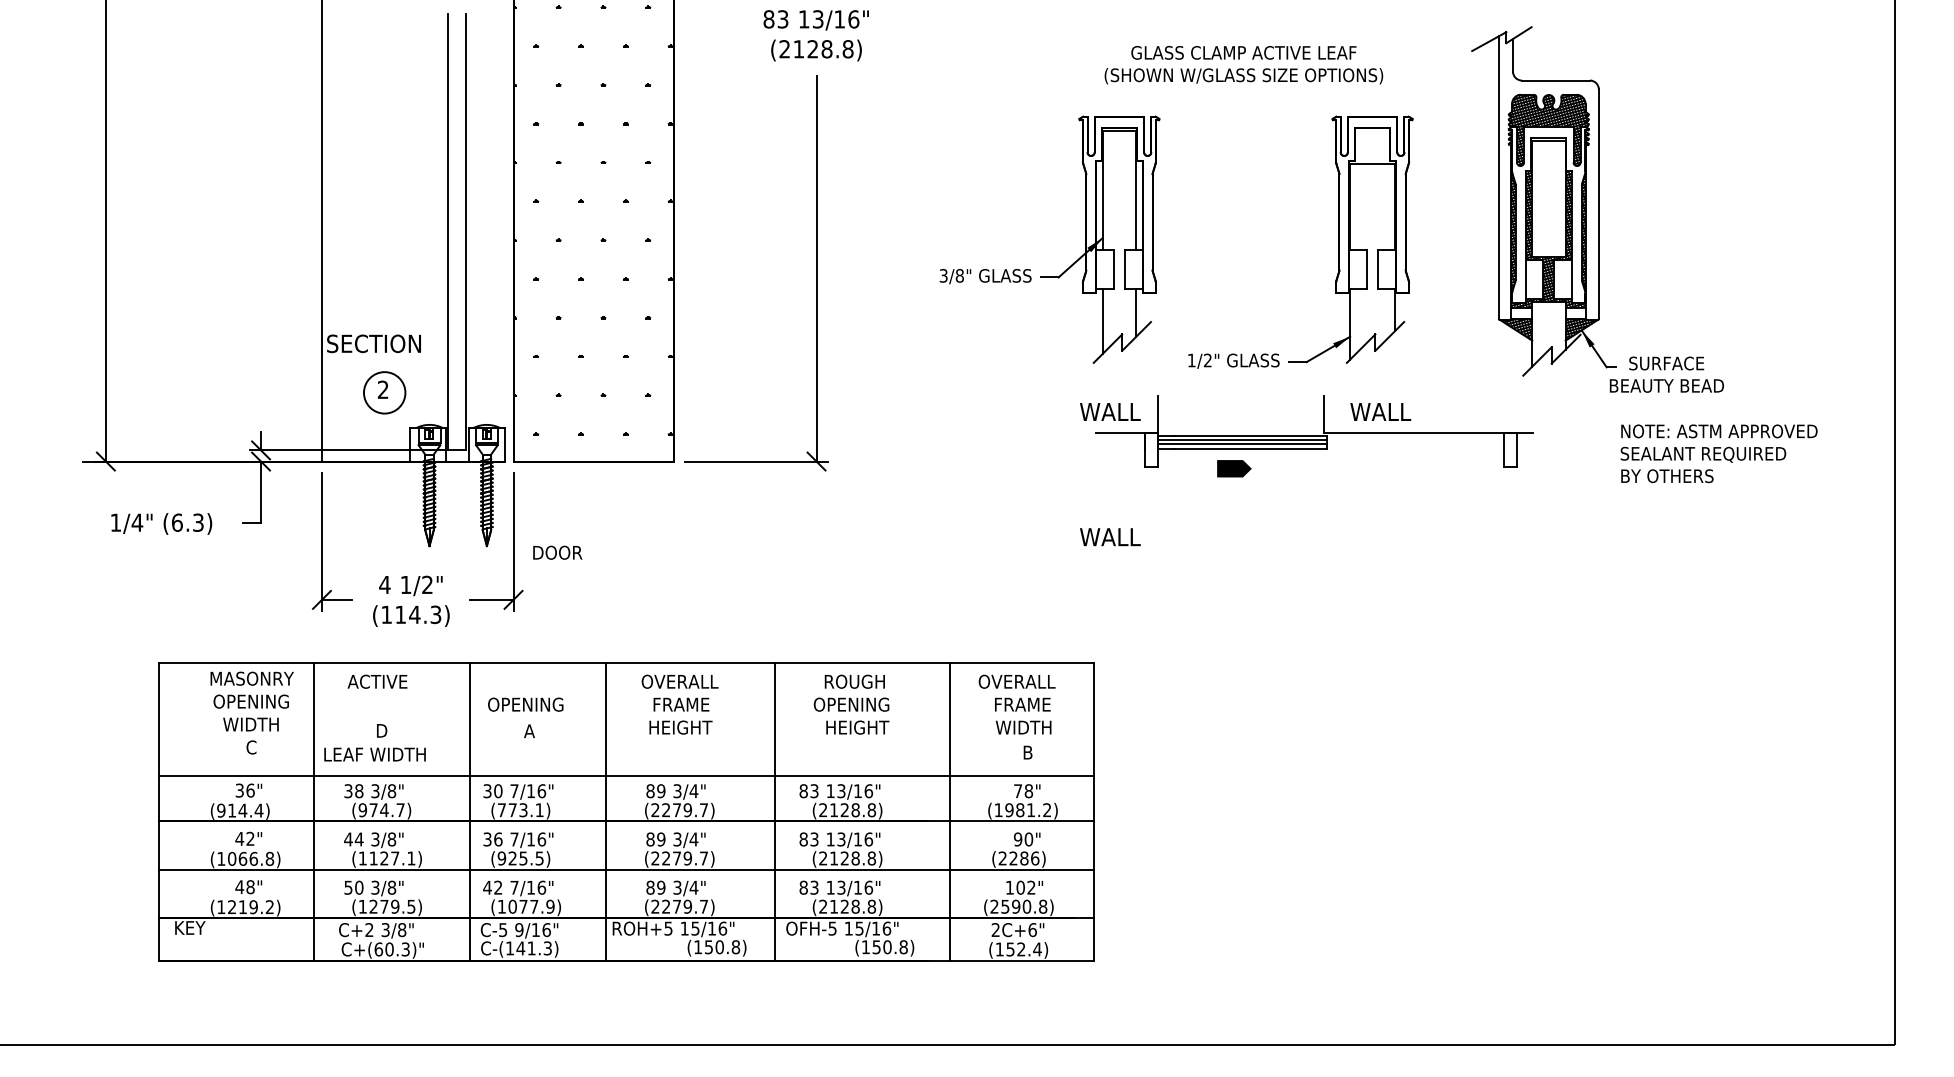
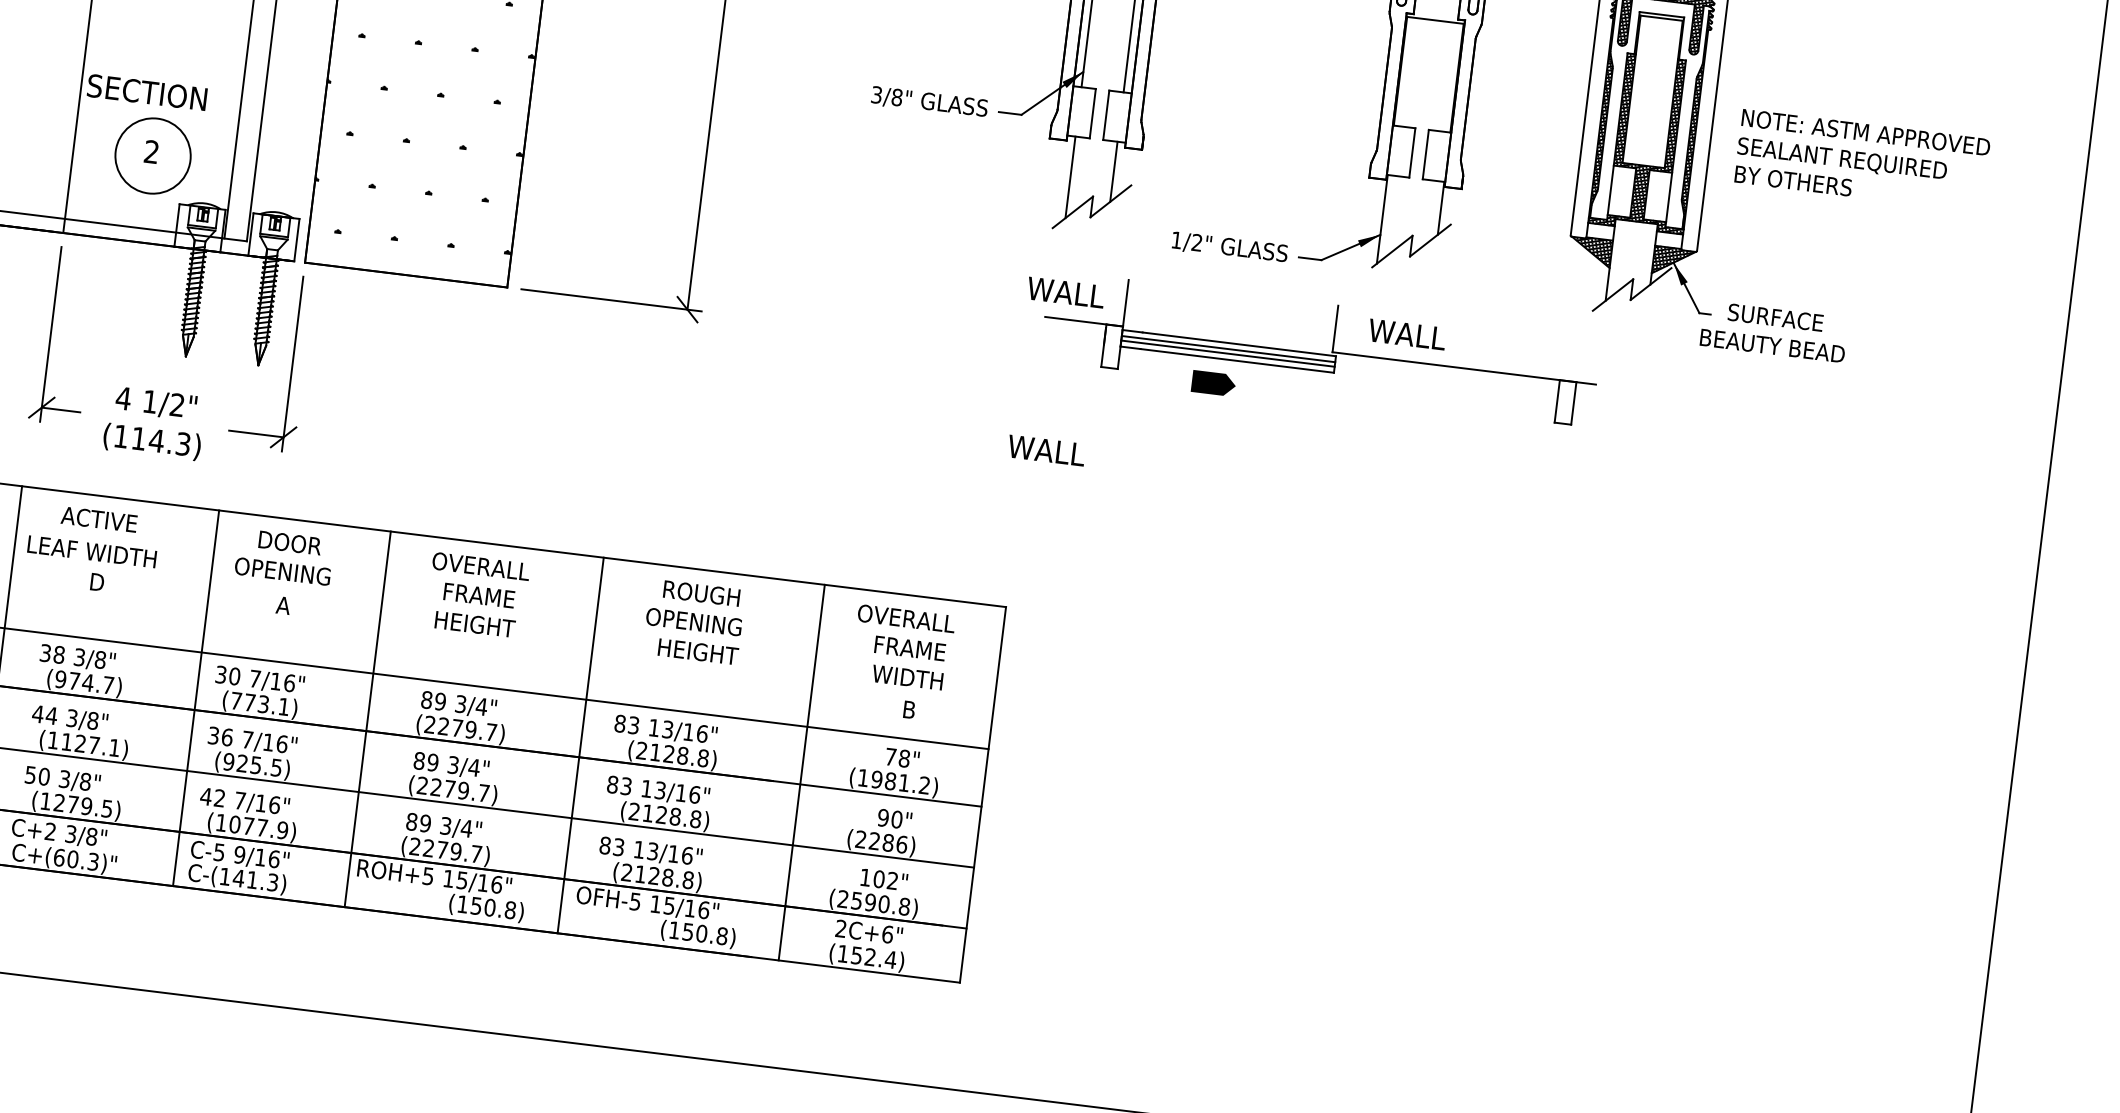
circle: (384, 392) -> (152, 155), size x1.43
text: (1718, 453) -> (1861, 160), moved
text: (557, 552) -> (289, 542), moved
text: (374, 754) -> (91, 551), moved

